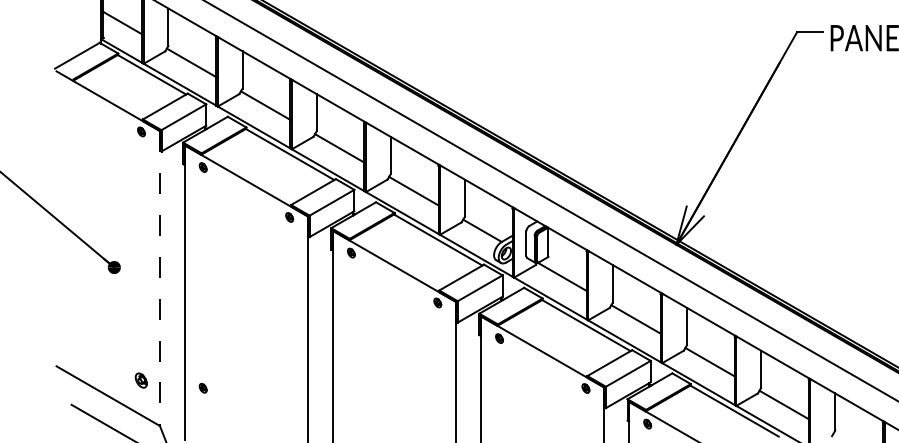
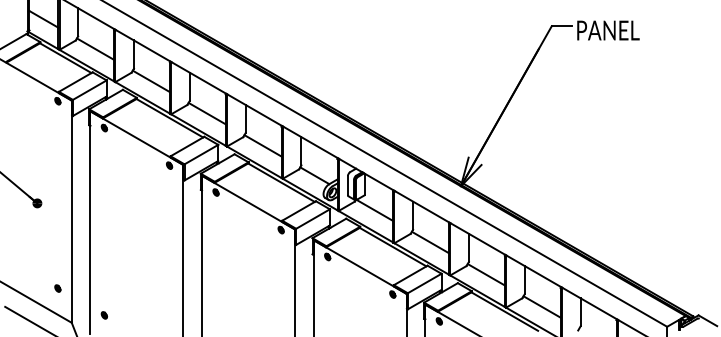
line: (159, 279) -> (71, 212), dashed -> solid
part: (141, 380) -> (57, 288), size x0.62
part: (202, 388) -> (103, 315), moved

